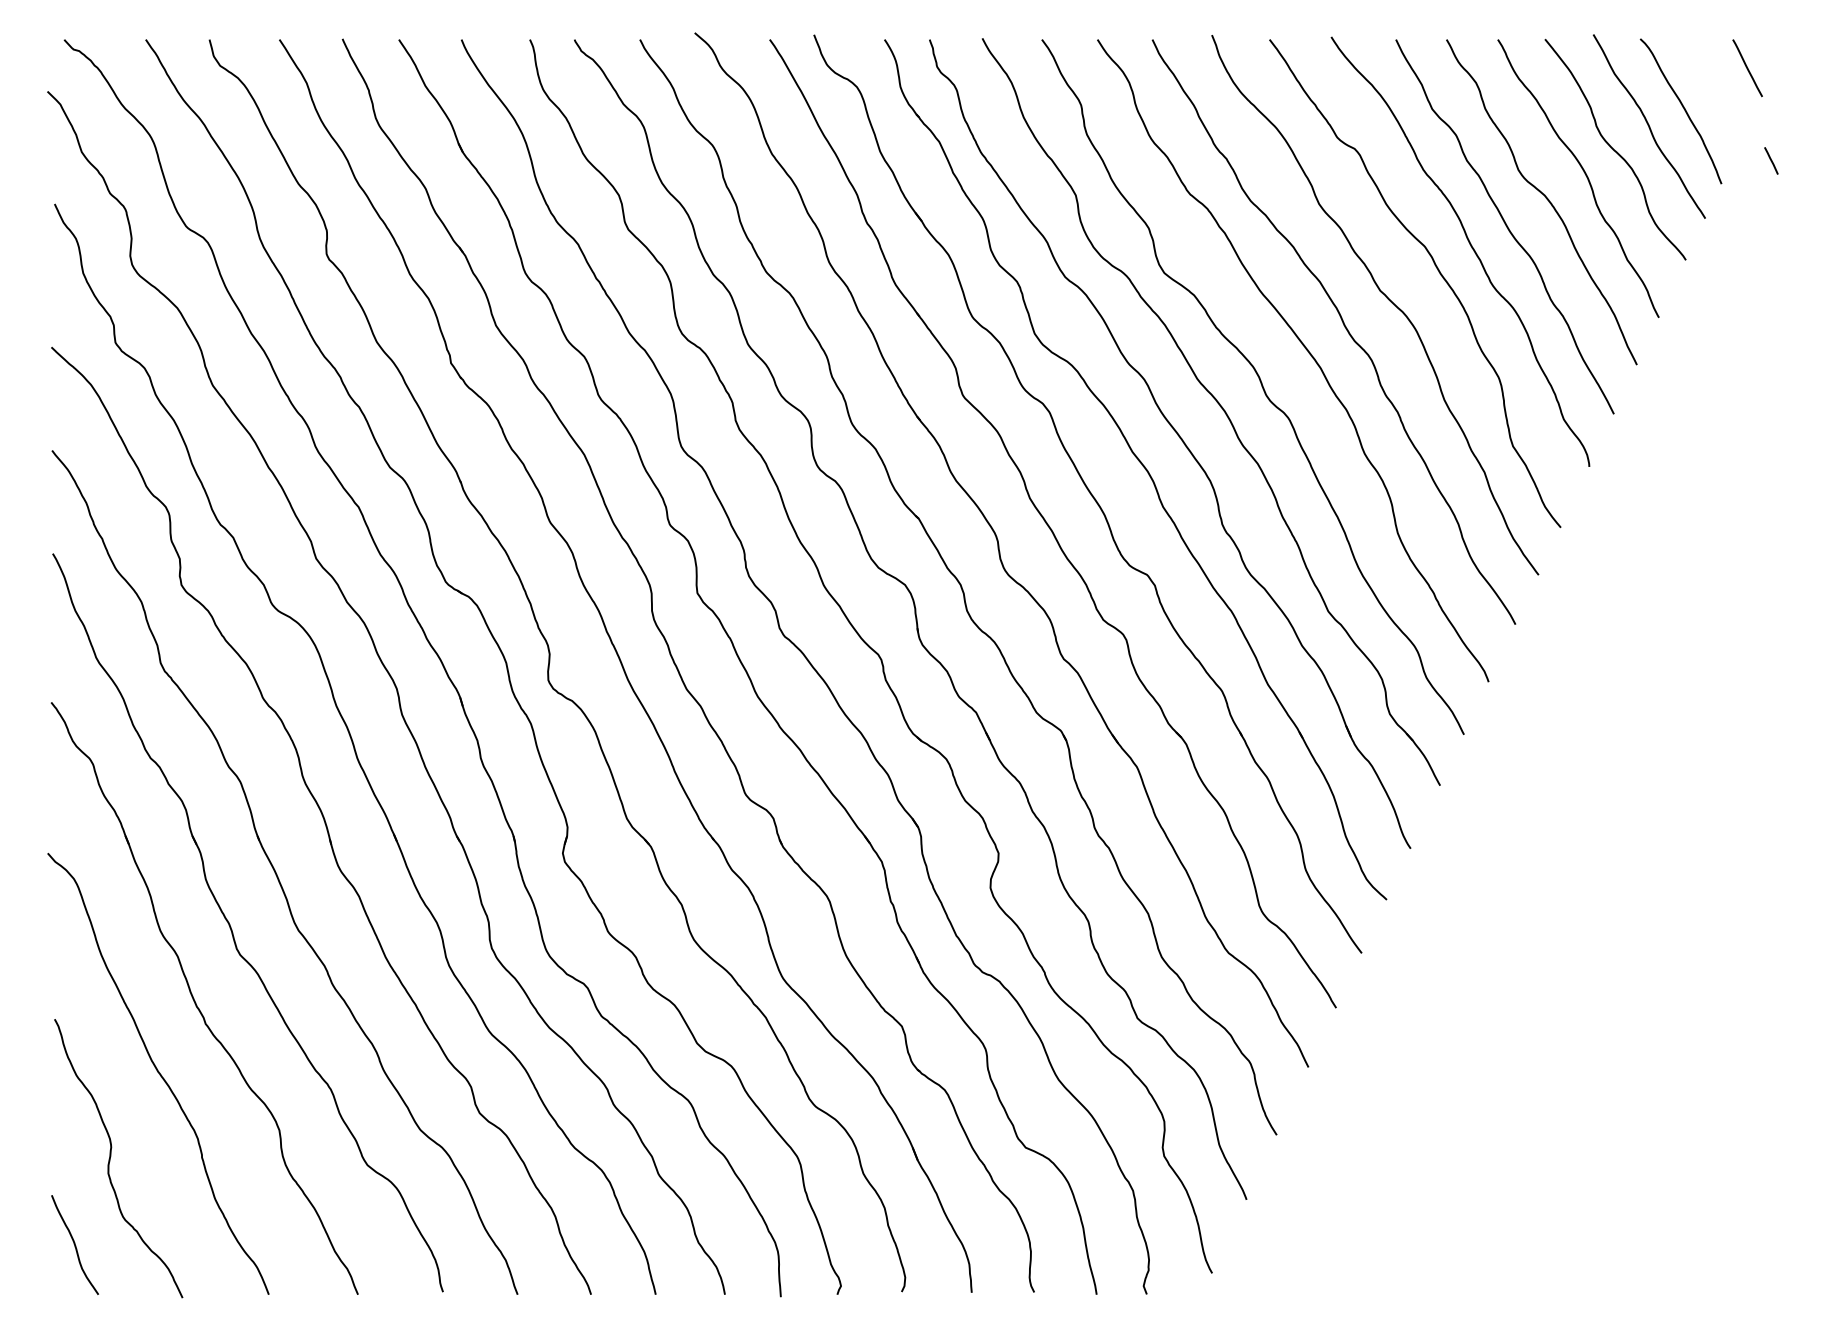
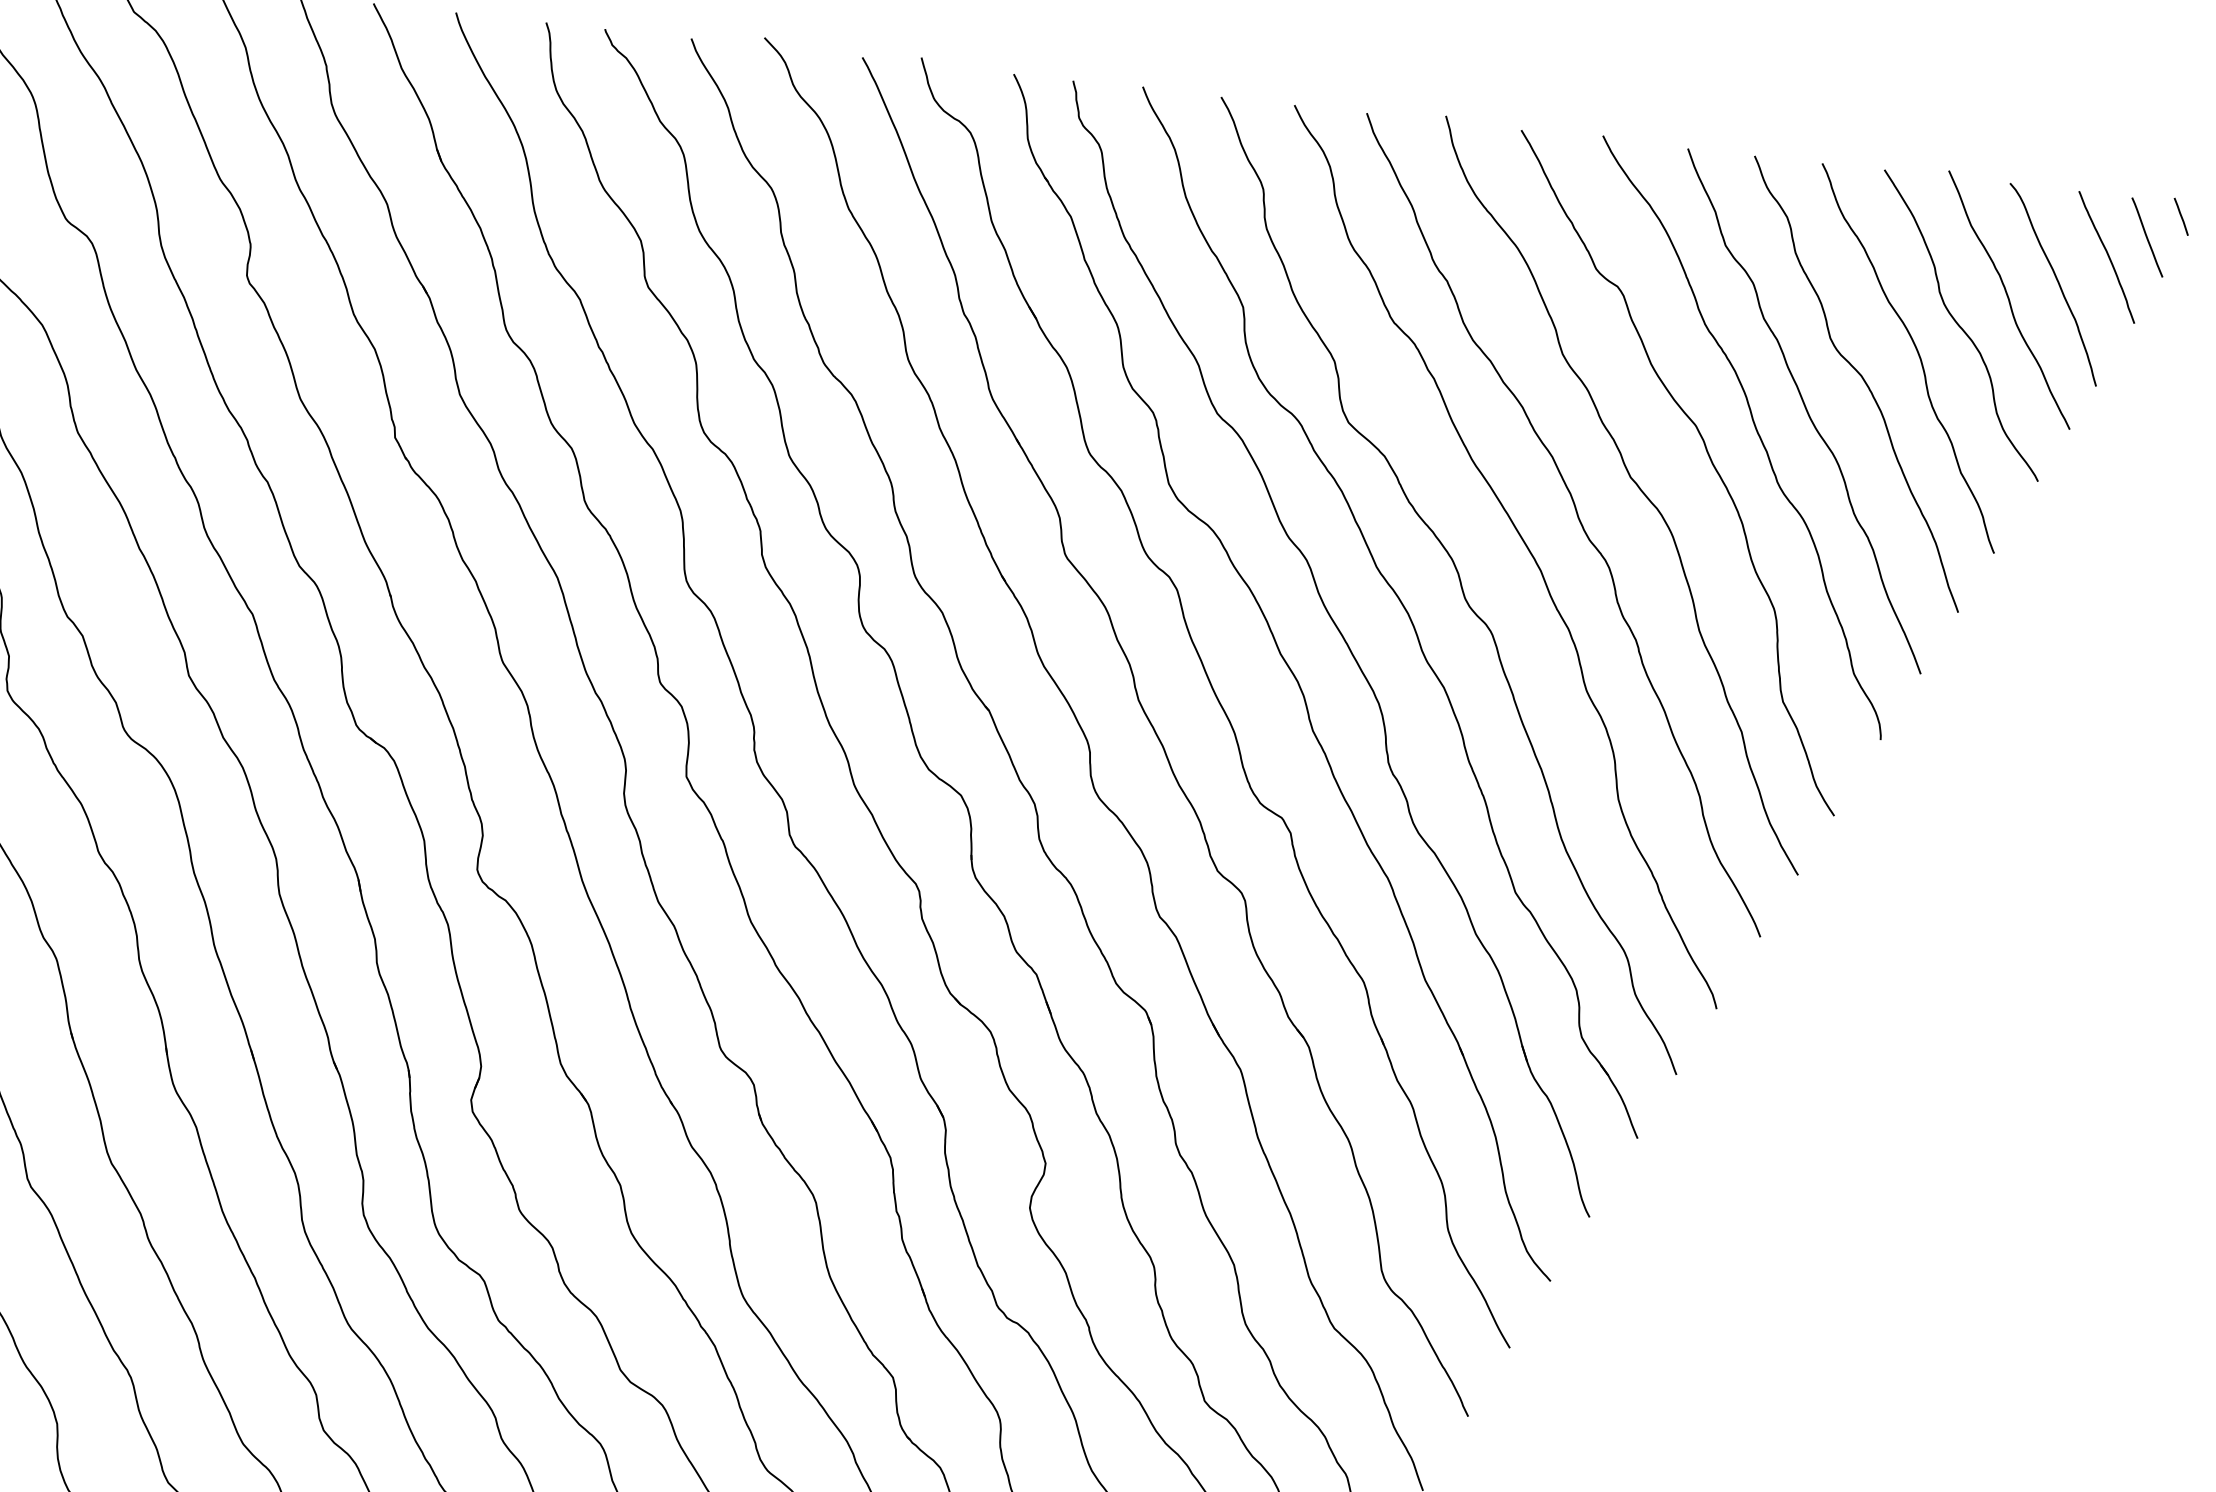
curve: (1719, 86) -> (2107, 257), added
line: (1771, 160) -> (2181, 216), moved

